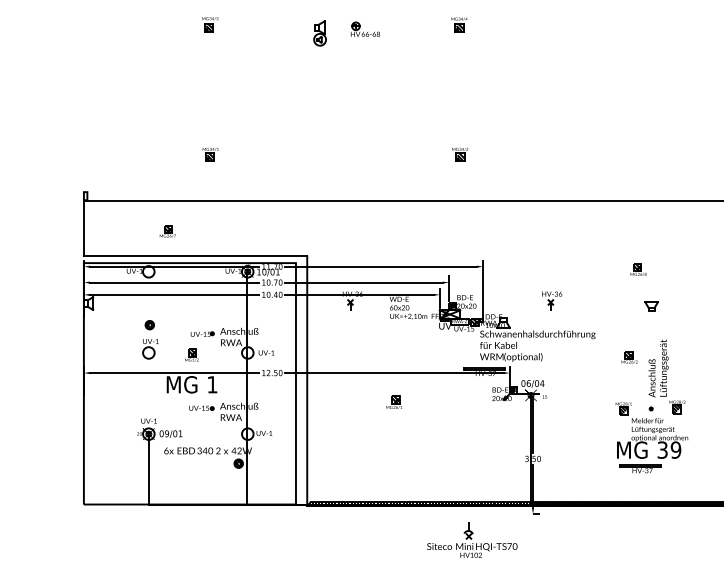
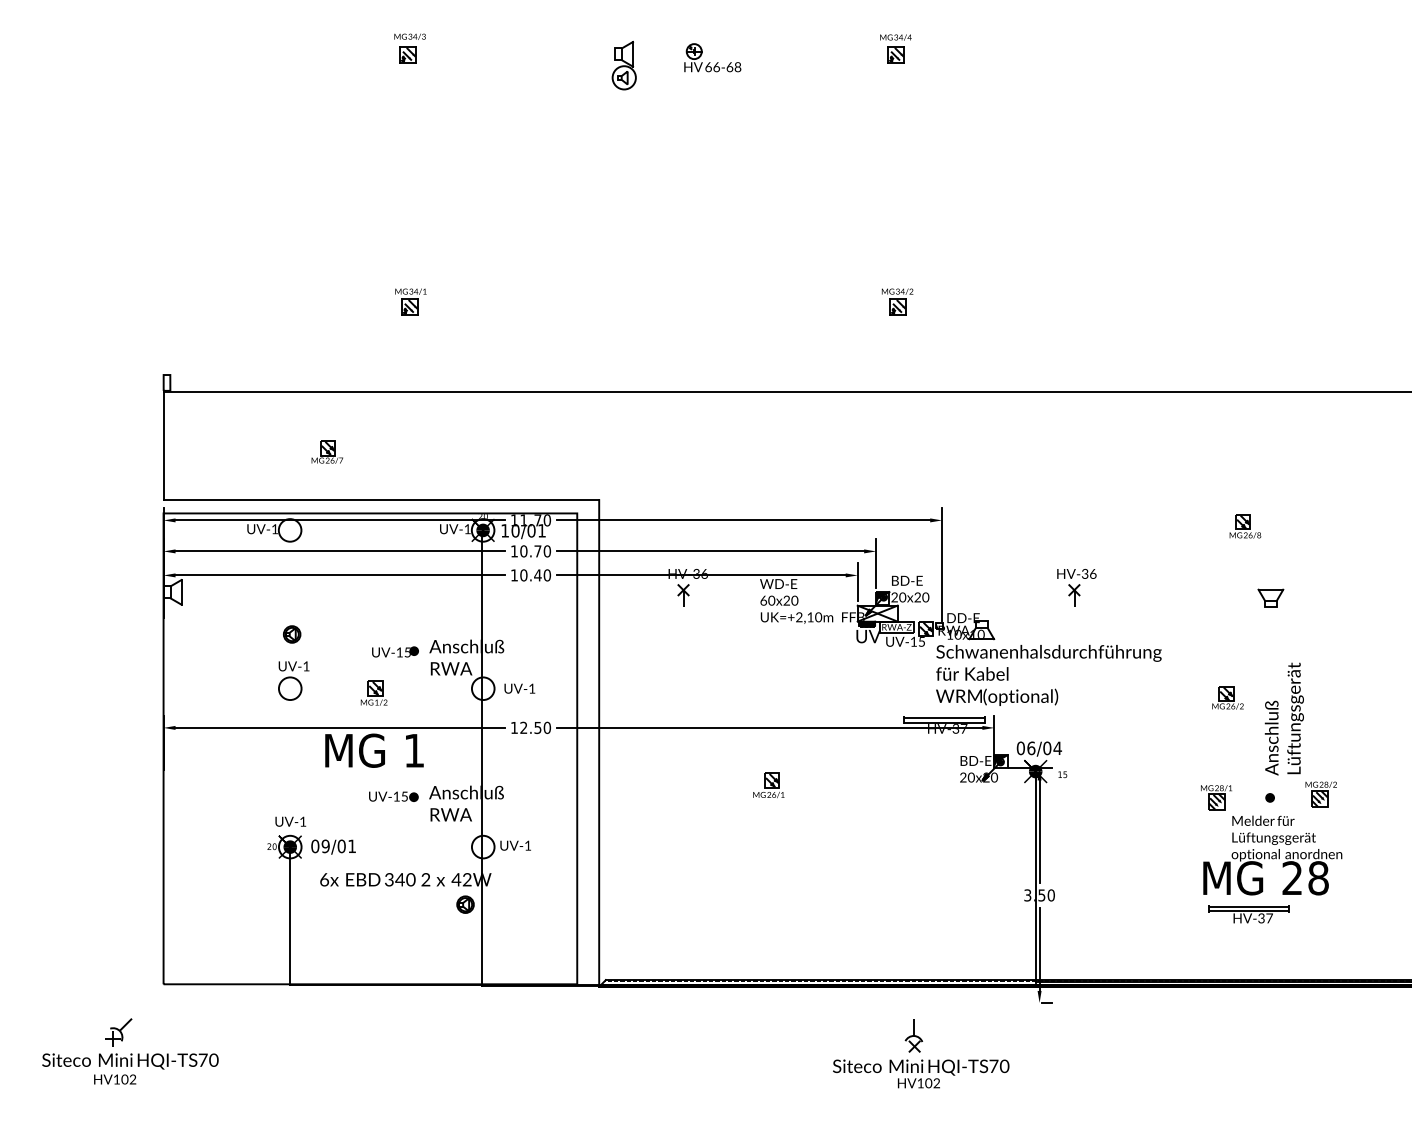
text: (669, 449) -> (1305, 876), 39 -> 28
part: (67, 538) -> (131, 1050), added

